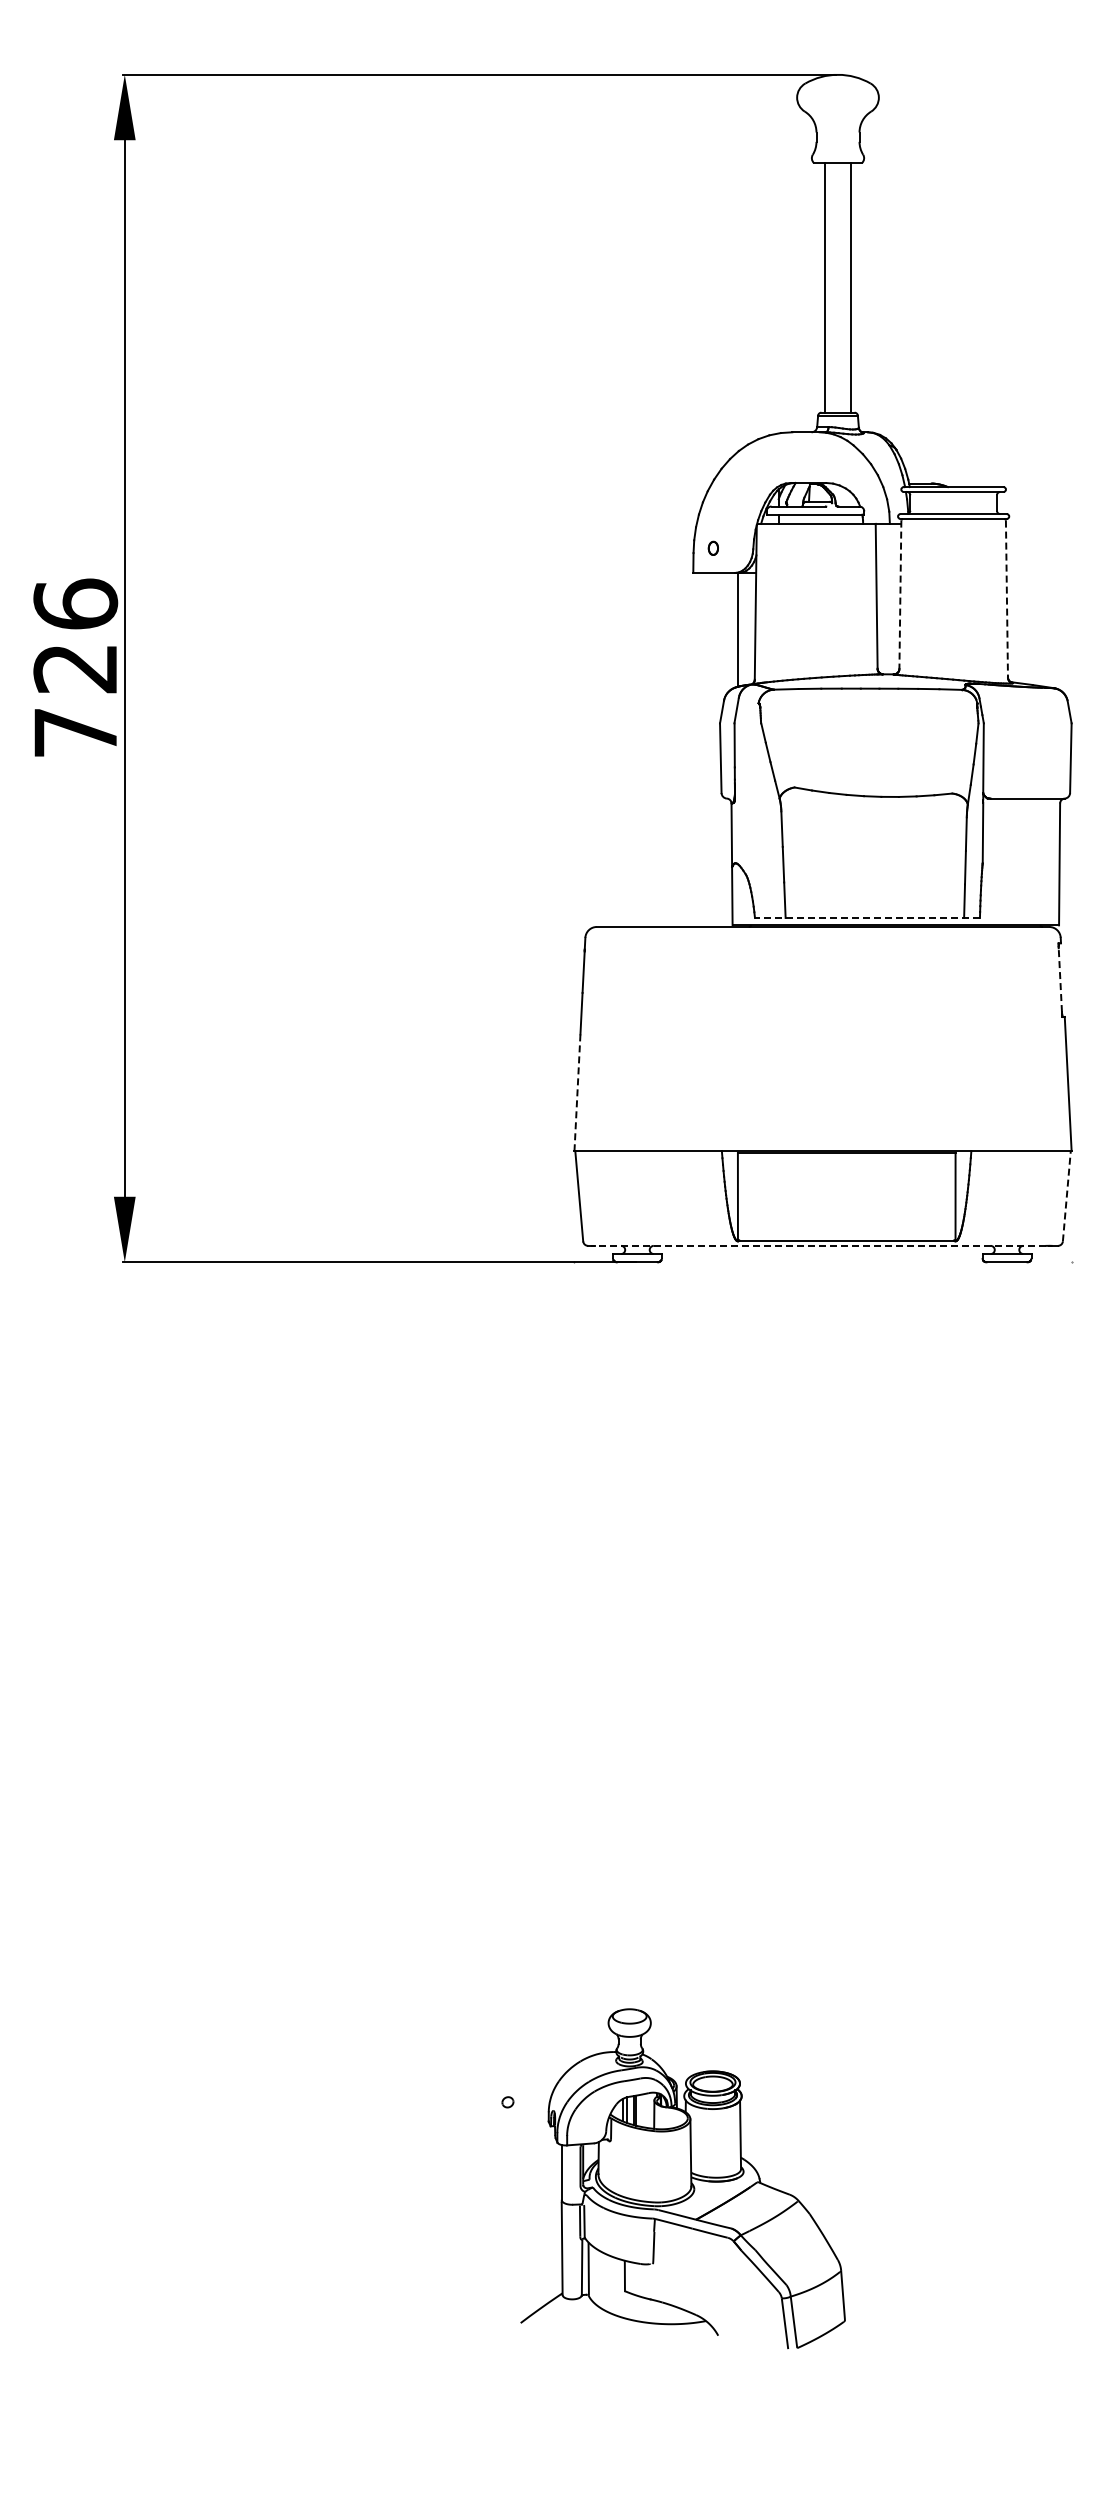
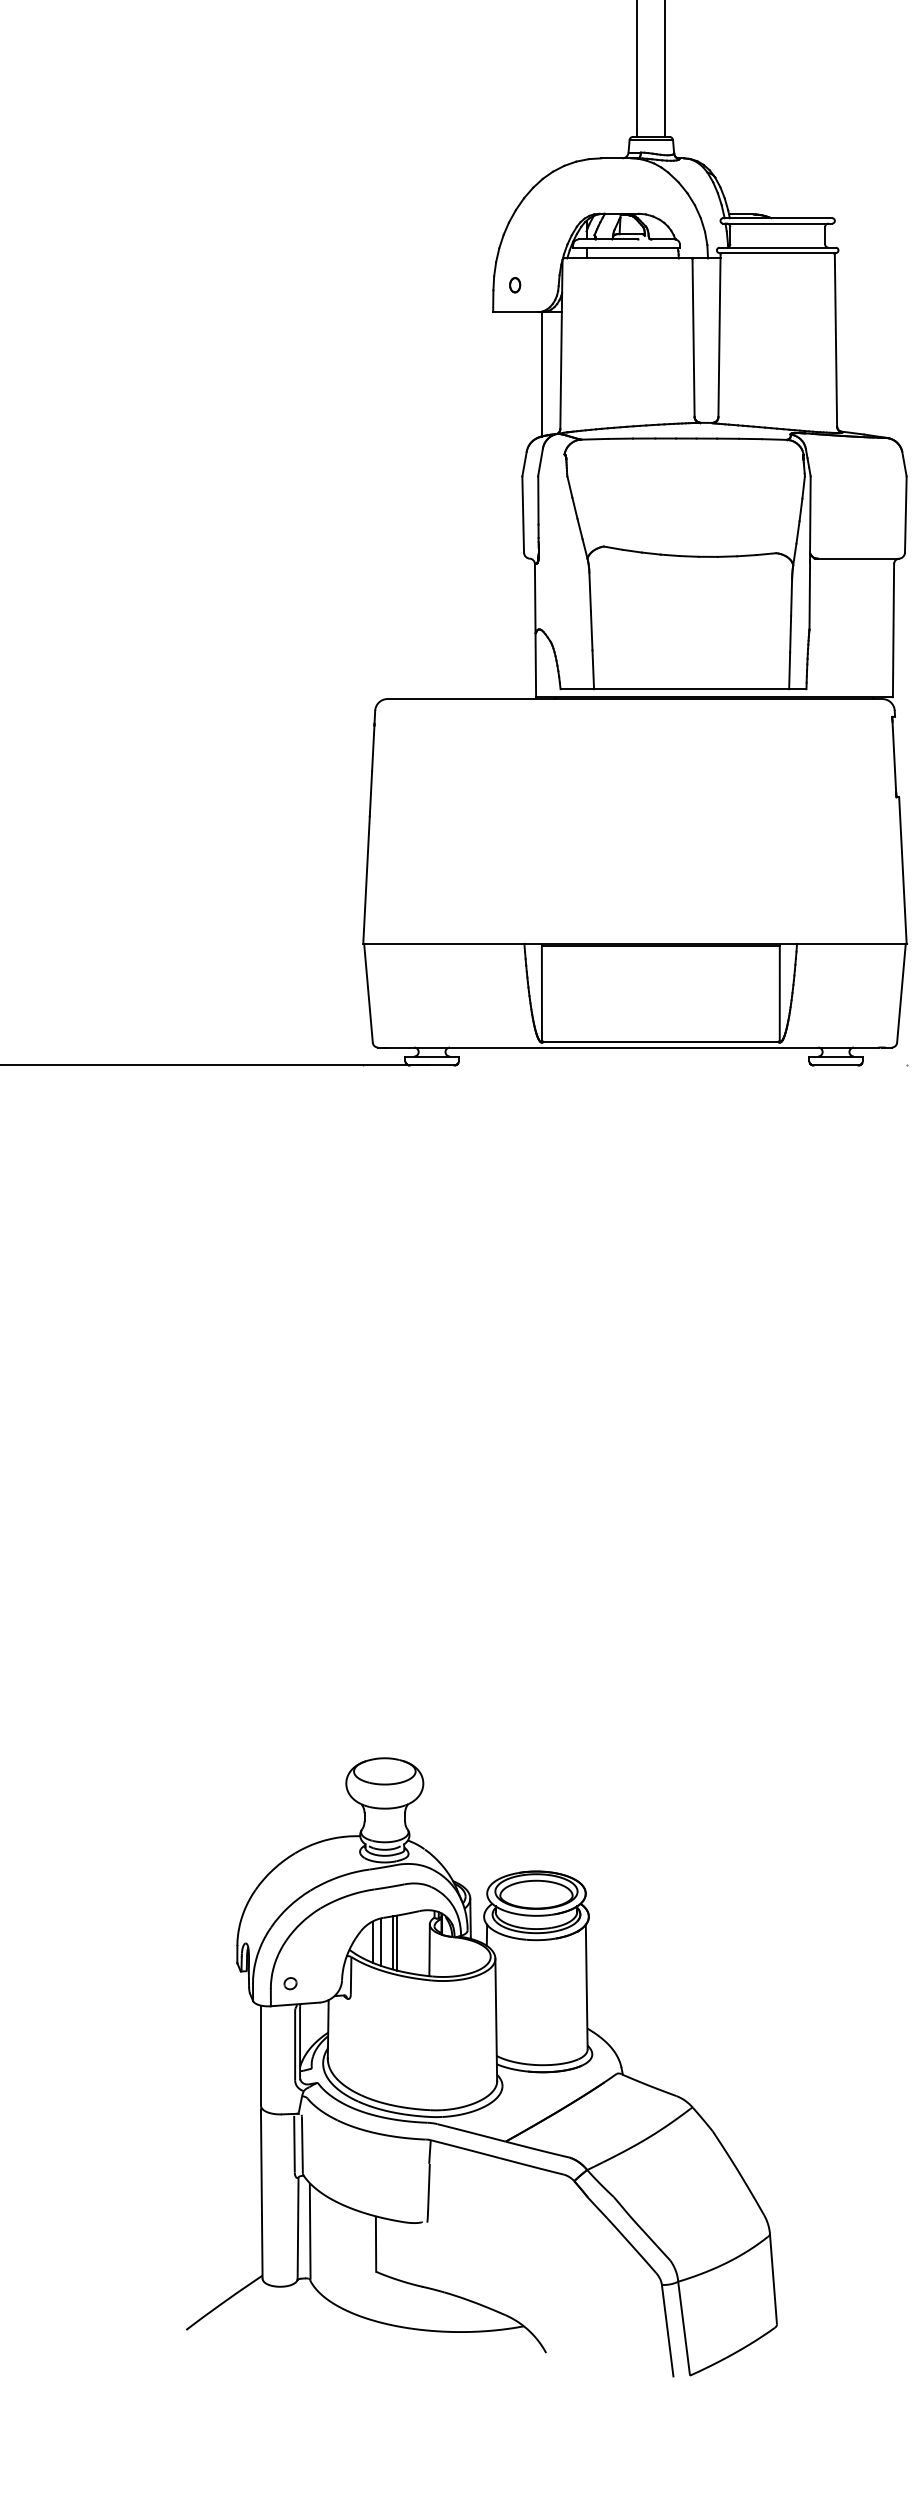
line: (900, 595) -> (719, 336), dashed -> solid
line: (1006, 599) -> (835, 341), dashed -> solid
line: (866, 918) -> (682, 689), dashed -> solid
line: (1060, 980) -> (894, 757), dashed -> solid
line: (577, 1093) -> (366, 881), dashed -> solid
line: (1066, 1195) -> (901, 992), dashed -> solid
line: (820, 1245) -> (632, 1047), dashed -> solid
part: (682, 2178) -> (481, 2066), size x1.67

